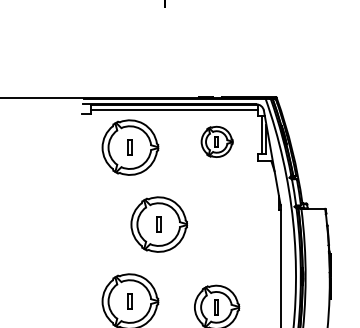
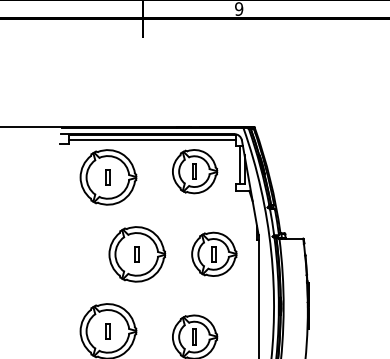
part: (217, 141) -> (195, 171), size x1.43
part: (236, 223) -> (214, 253), added

